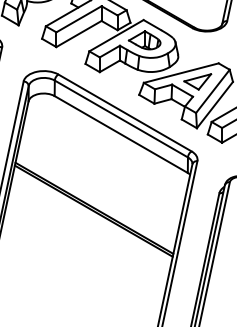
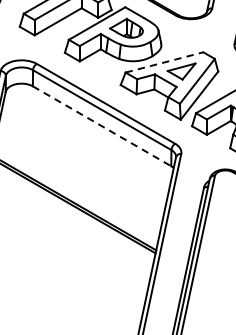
line: (181, 73) -> (164, 62), solid -> dashed
line: (121, 134) -> (102, 126), solid -> dashed

